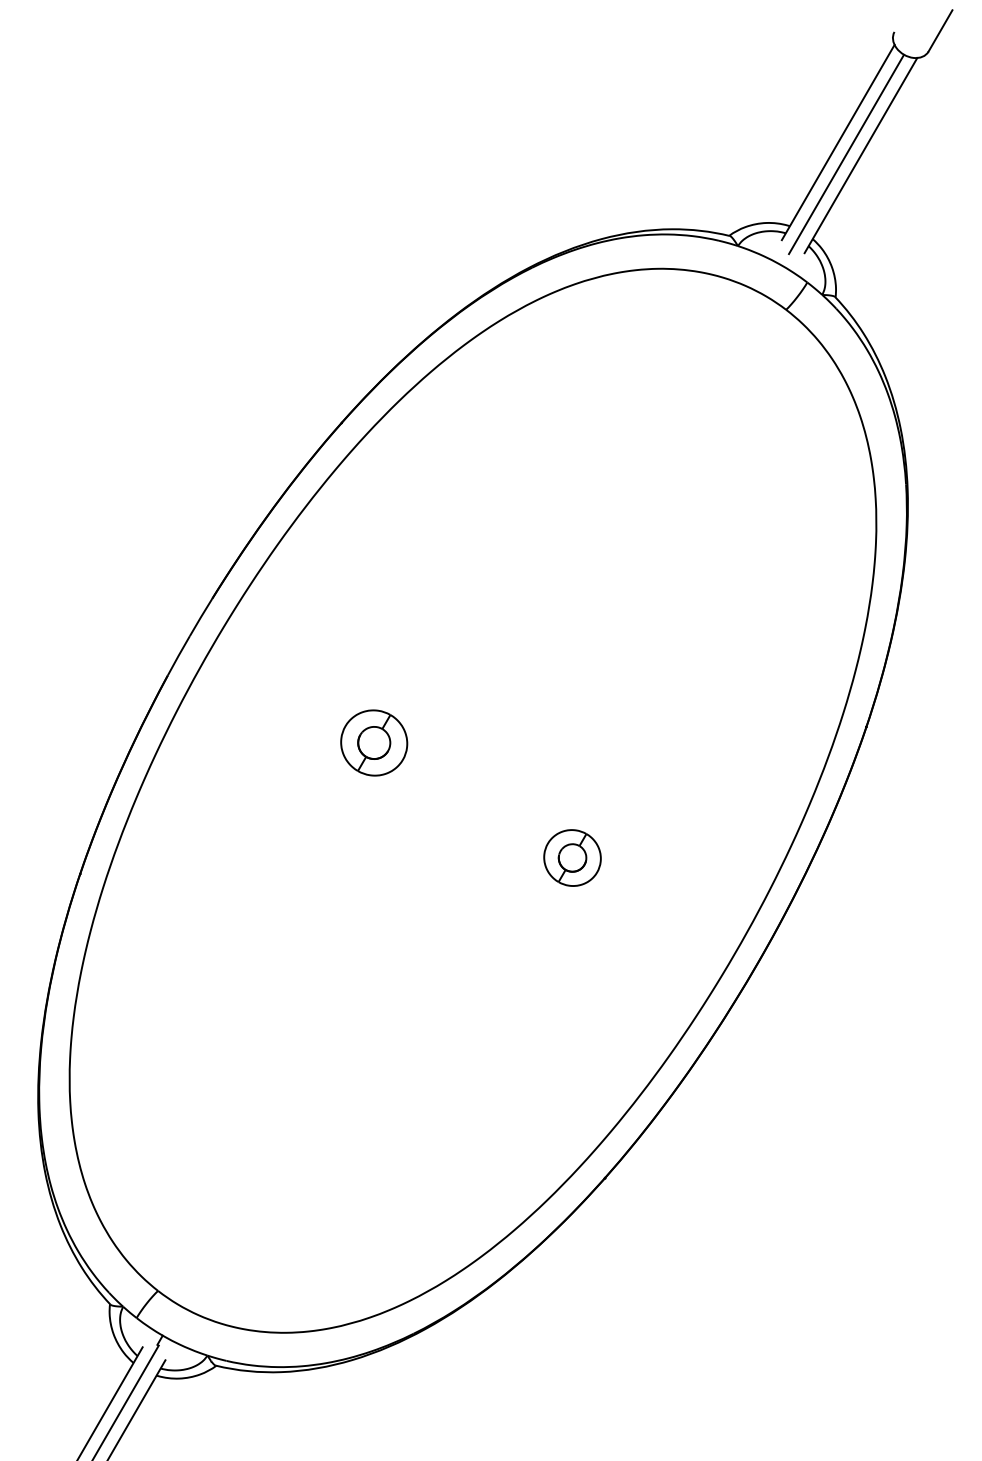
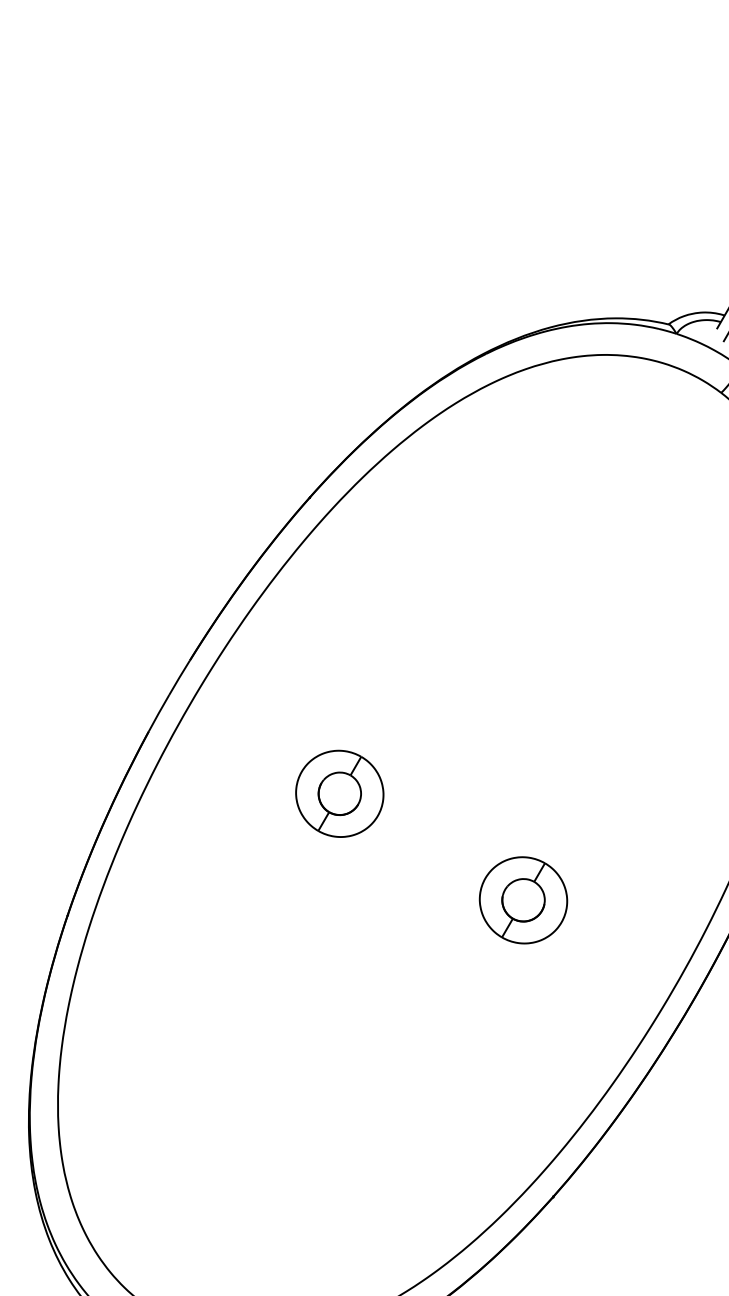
part: (374, 742) -> (340, 793), size x1.43
part: (572, 857) -> (523, 899), size x1.67

